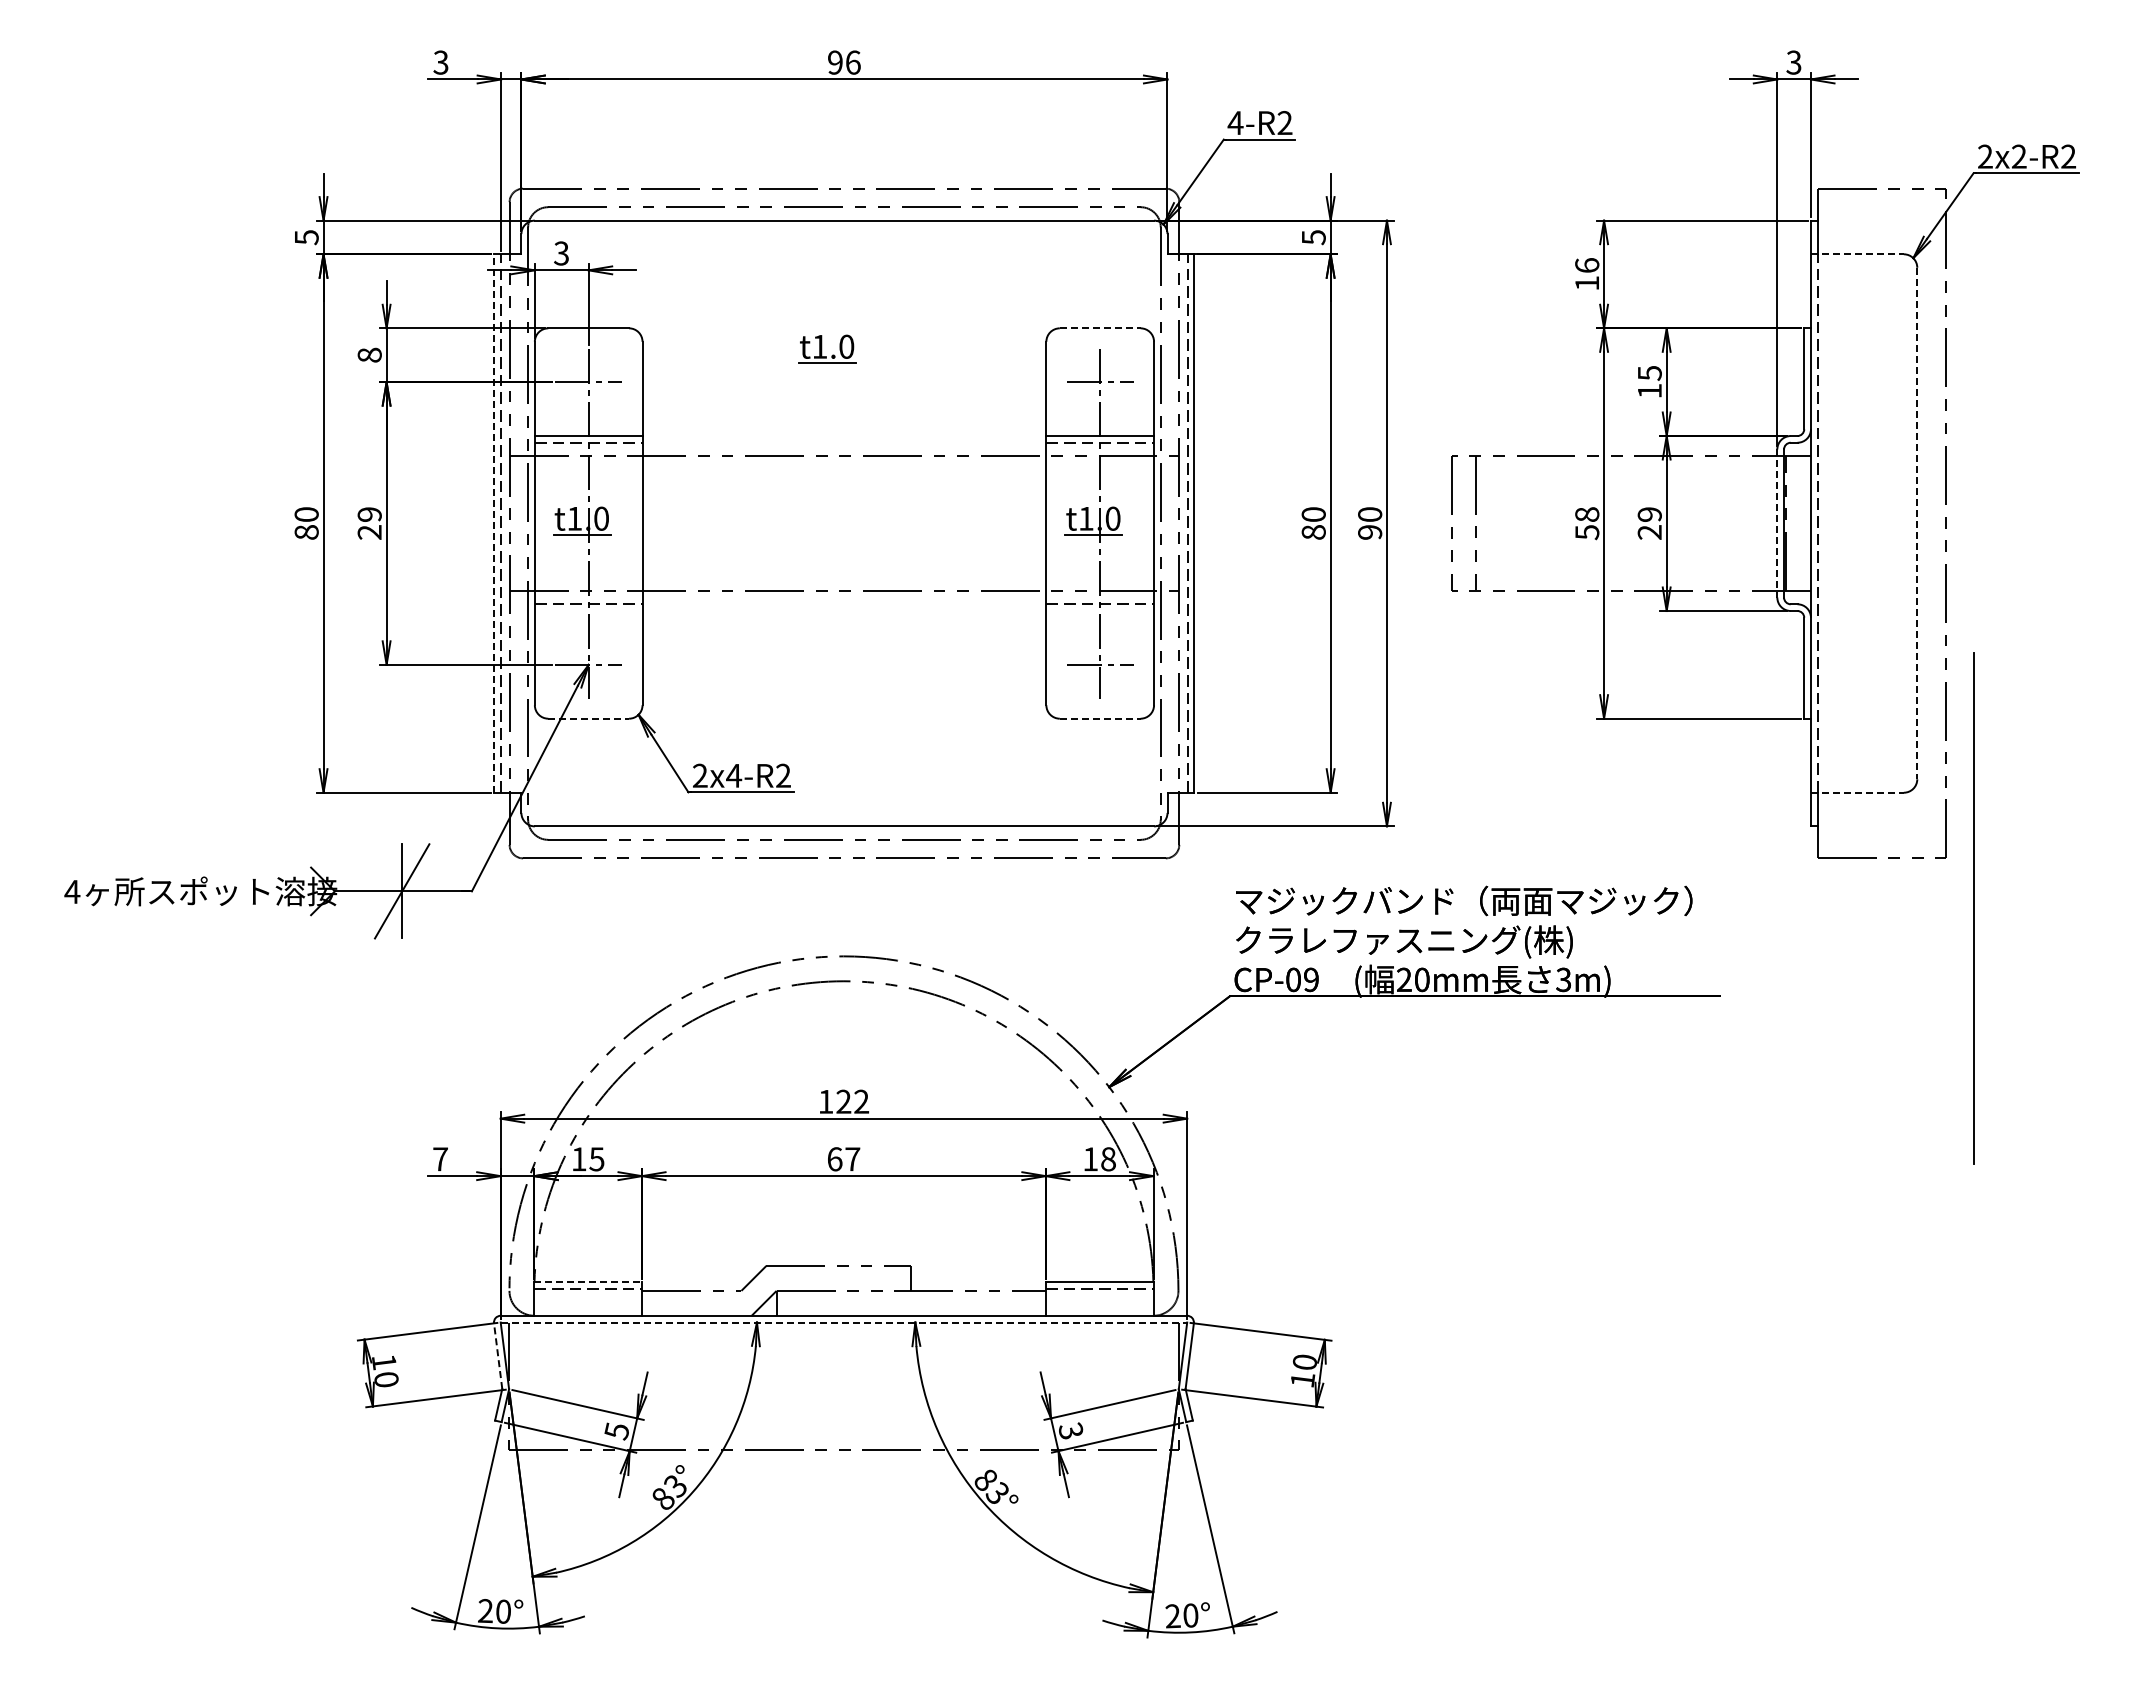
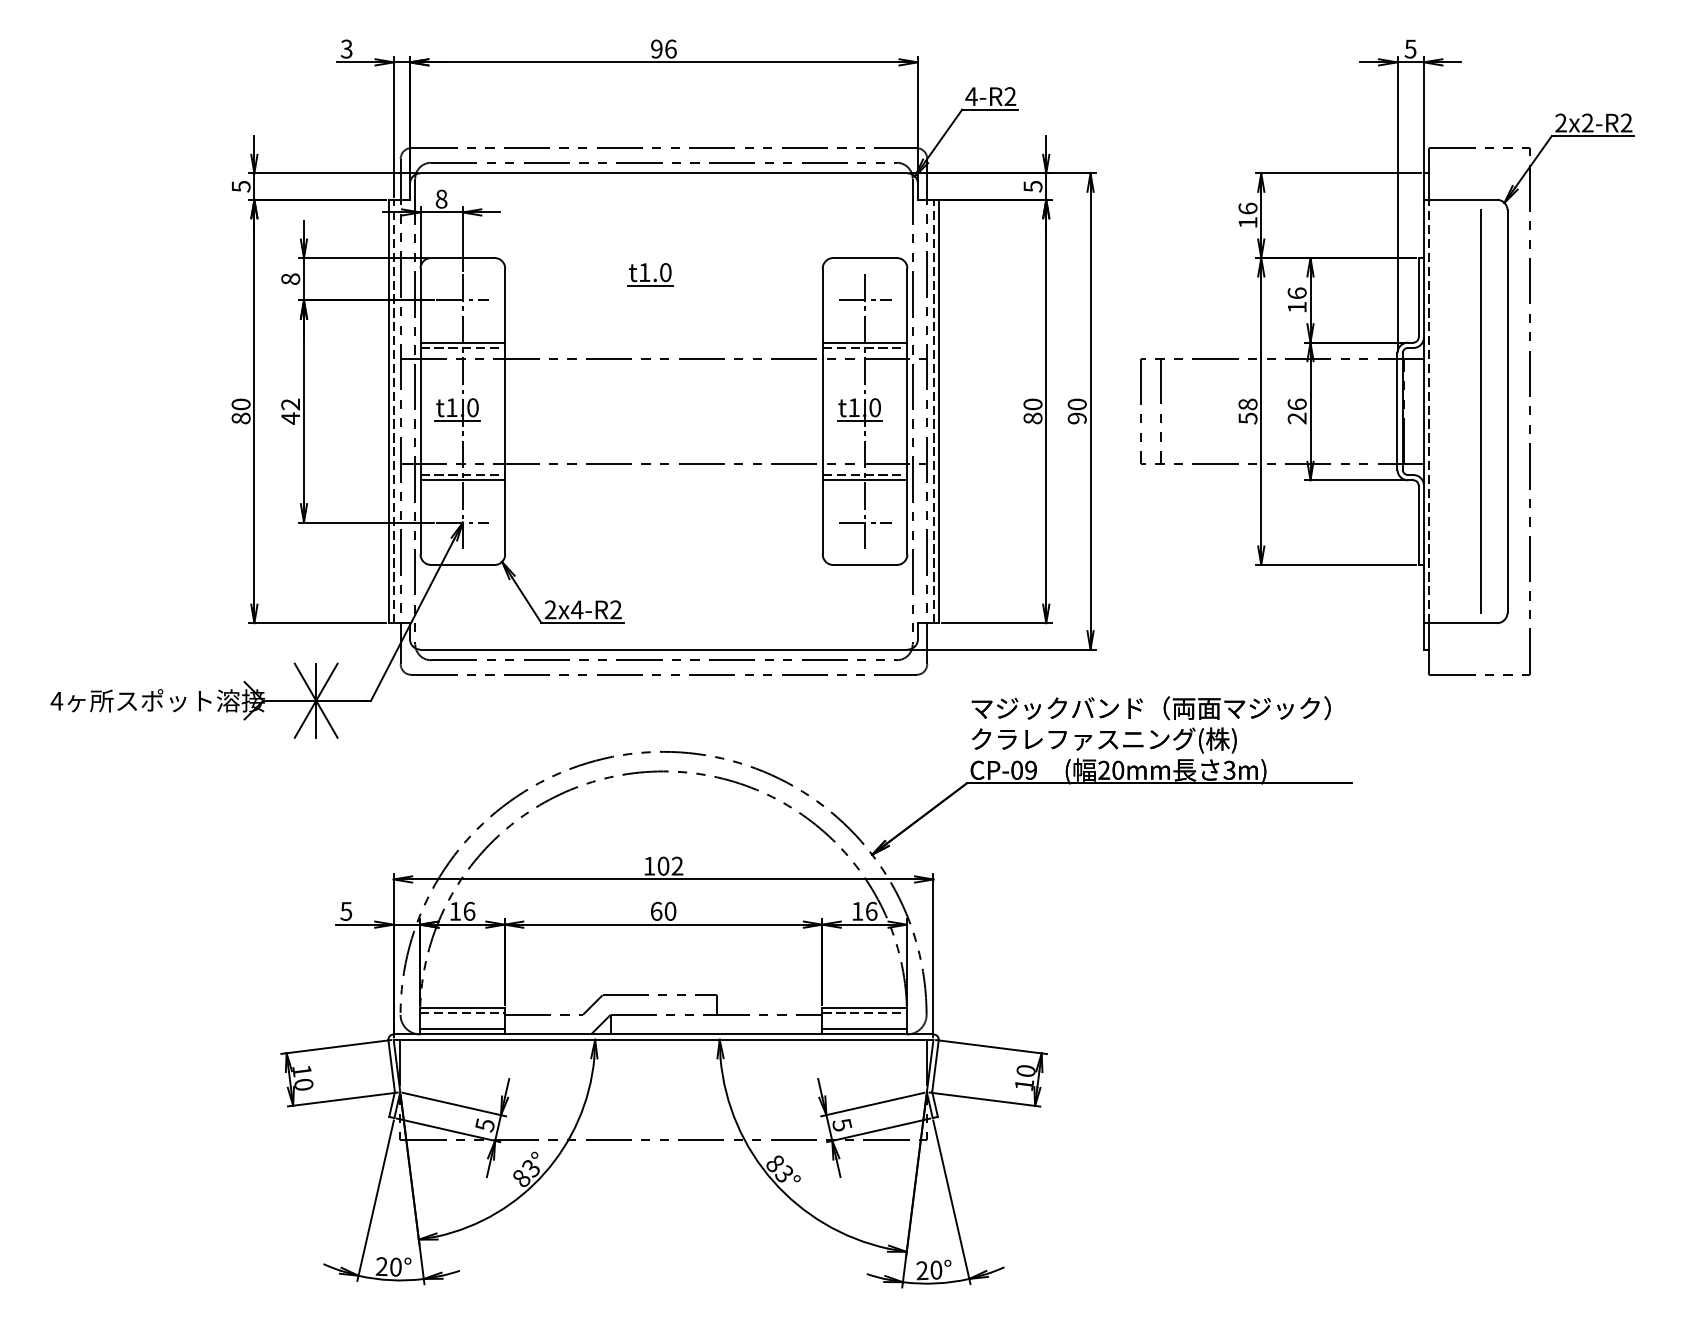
text: (1794, 62) -> (1410, 49), 3 -> 5
text: (561, 253) -> (441, 199), 3 -> 8
line: (1857, 254) -> (1460, 199), dashed -> solid
line: (1100, 328) -> (865, 258), dashed -> solid
text: (1649, 372) -> (1296, 292), 15 -> 16
text: (1649, 514) -> (1296, 404), 29 -> 26
text: (369, 523) -> (290, 411), 29 -> 42
line: (494, 523) -> (388, 411), dashed -> solid
line: (1917, 523) -> (1507, 411), dashed -> solid
line: (1777, 524) -> (1397, 412), dashed -> solid
line: (588, 611) -> (462, 480), added
line: (1100, 611) -> (865, 480), added
line: (589, 718) -> (463, 564), dashed -> solid
line: (1100, 718) -> (865, 564), dashed -> solid
line: (1857, 792) -> (1460, 623), dashed -> solid
line: (401, 891) -> (315, 700), added
line: (1973, 908) -> (1480, 411), moved
text: (843, 1101) -> (663, 865), 122 -> 102
text: (439, 1159) -> (345, 911), 7 -> 5
text: (596, 1159) -> (469, 911), 15 -> 16
text: (852, 1159) -> (670, 911), 67 -> 60
text: (1108, 1159) -> (871, 911), 18 -> 16
line: (588, 1282) -> (462, 1008), dashed -> solid
line: (588, 1309) -> (462, 1029), added
line: (1099, 1309) -> (864, 1029), added
line: (844, 1322) -> (664, 1039), dashed -> solid
line: (498, 1355) -> (391, 1065), dashed -> solid
text: (1071, 1430) -> (842, 1124), 3 -> 5

